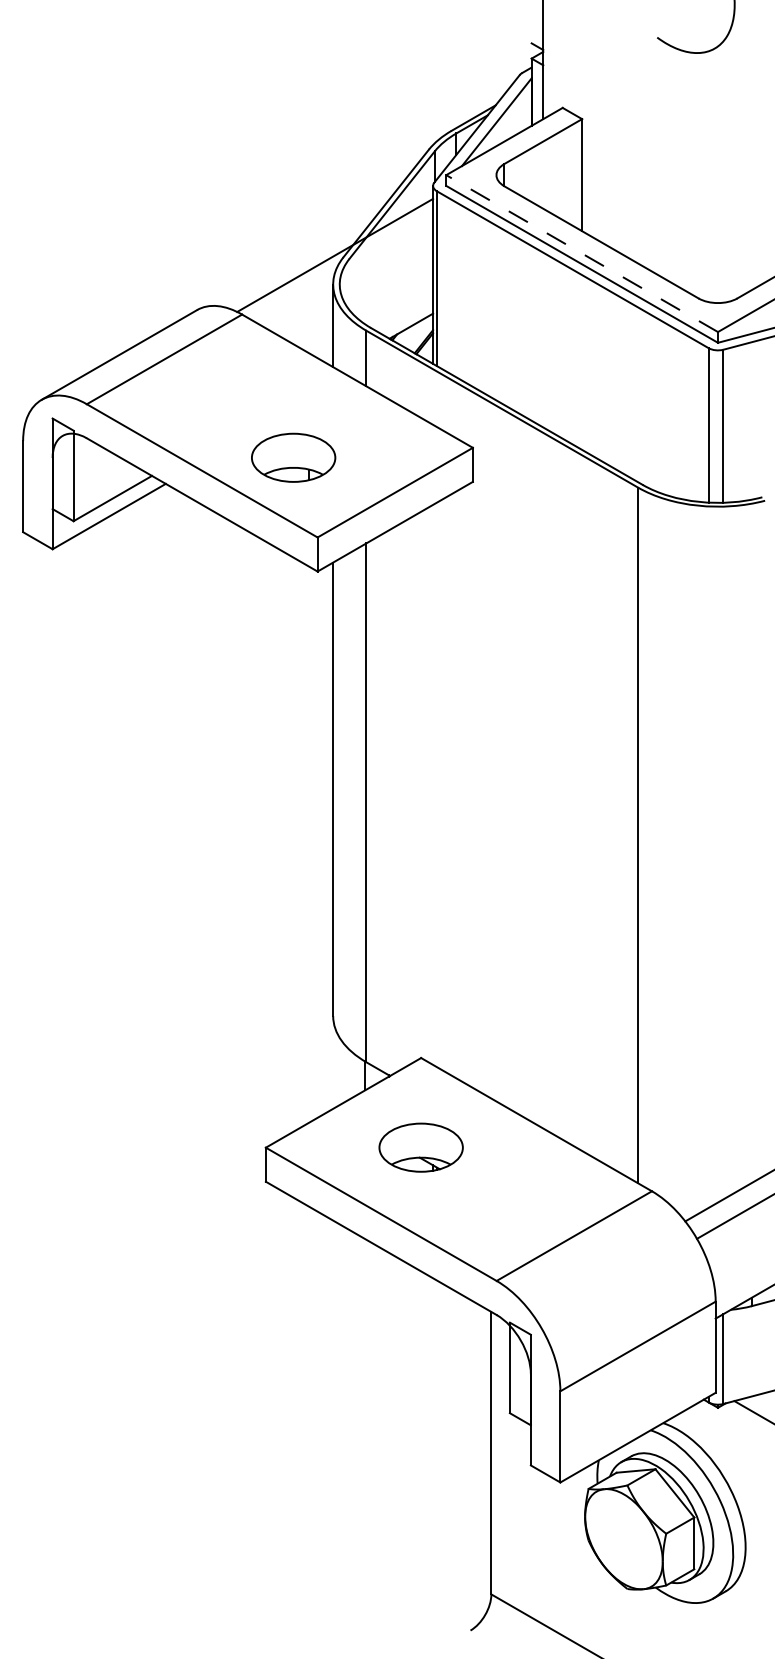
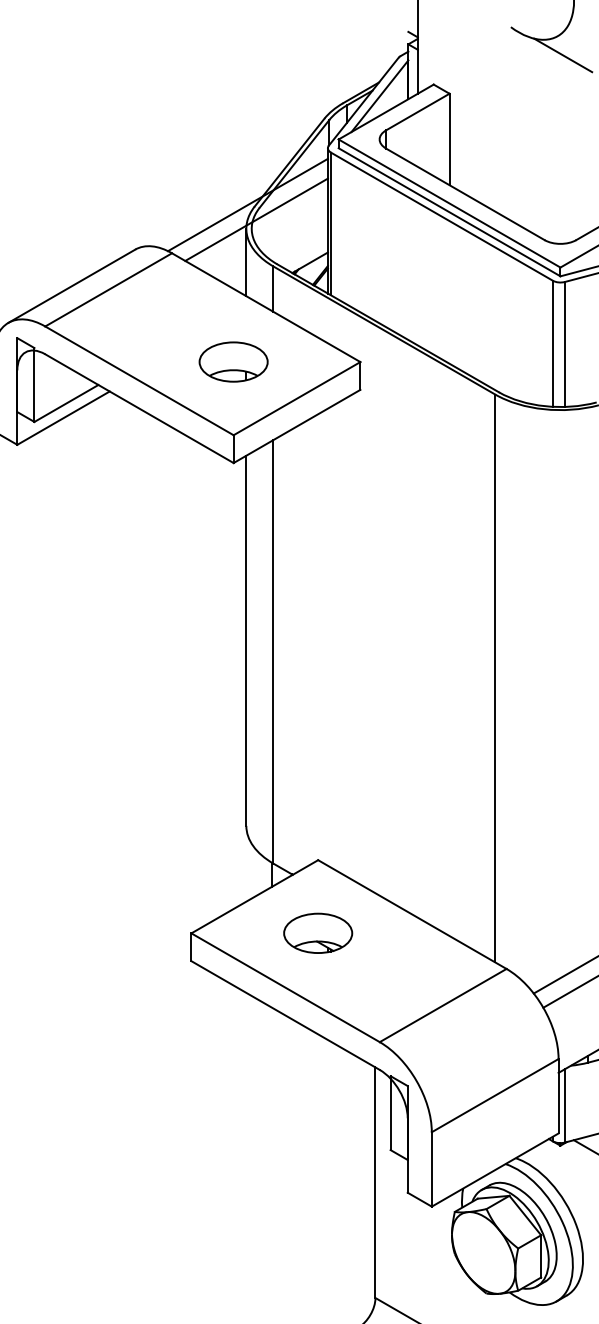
line: (720, 71) -> (562, 54), added
line: (582, 253) -> (449, 203), dashed -> solid
line: (345, 273) -> (256, 219), added
part: (293, 457) -> (233, 361), moved

